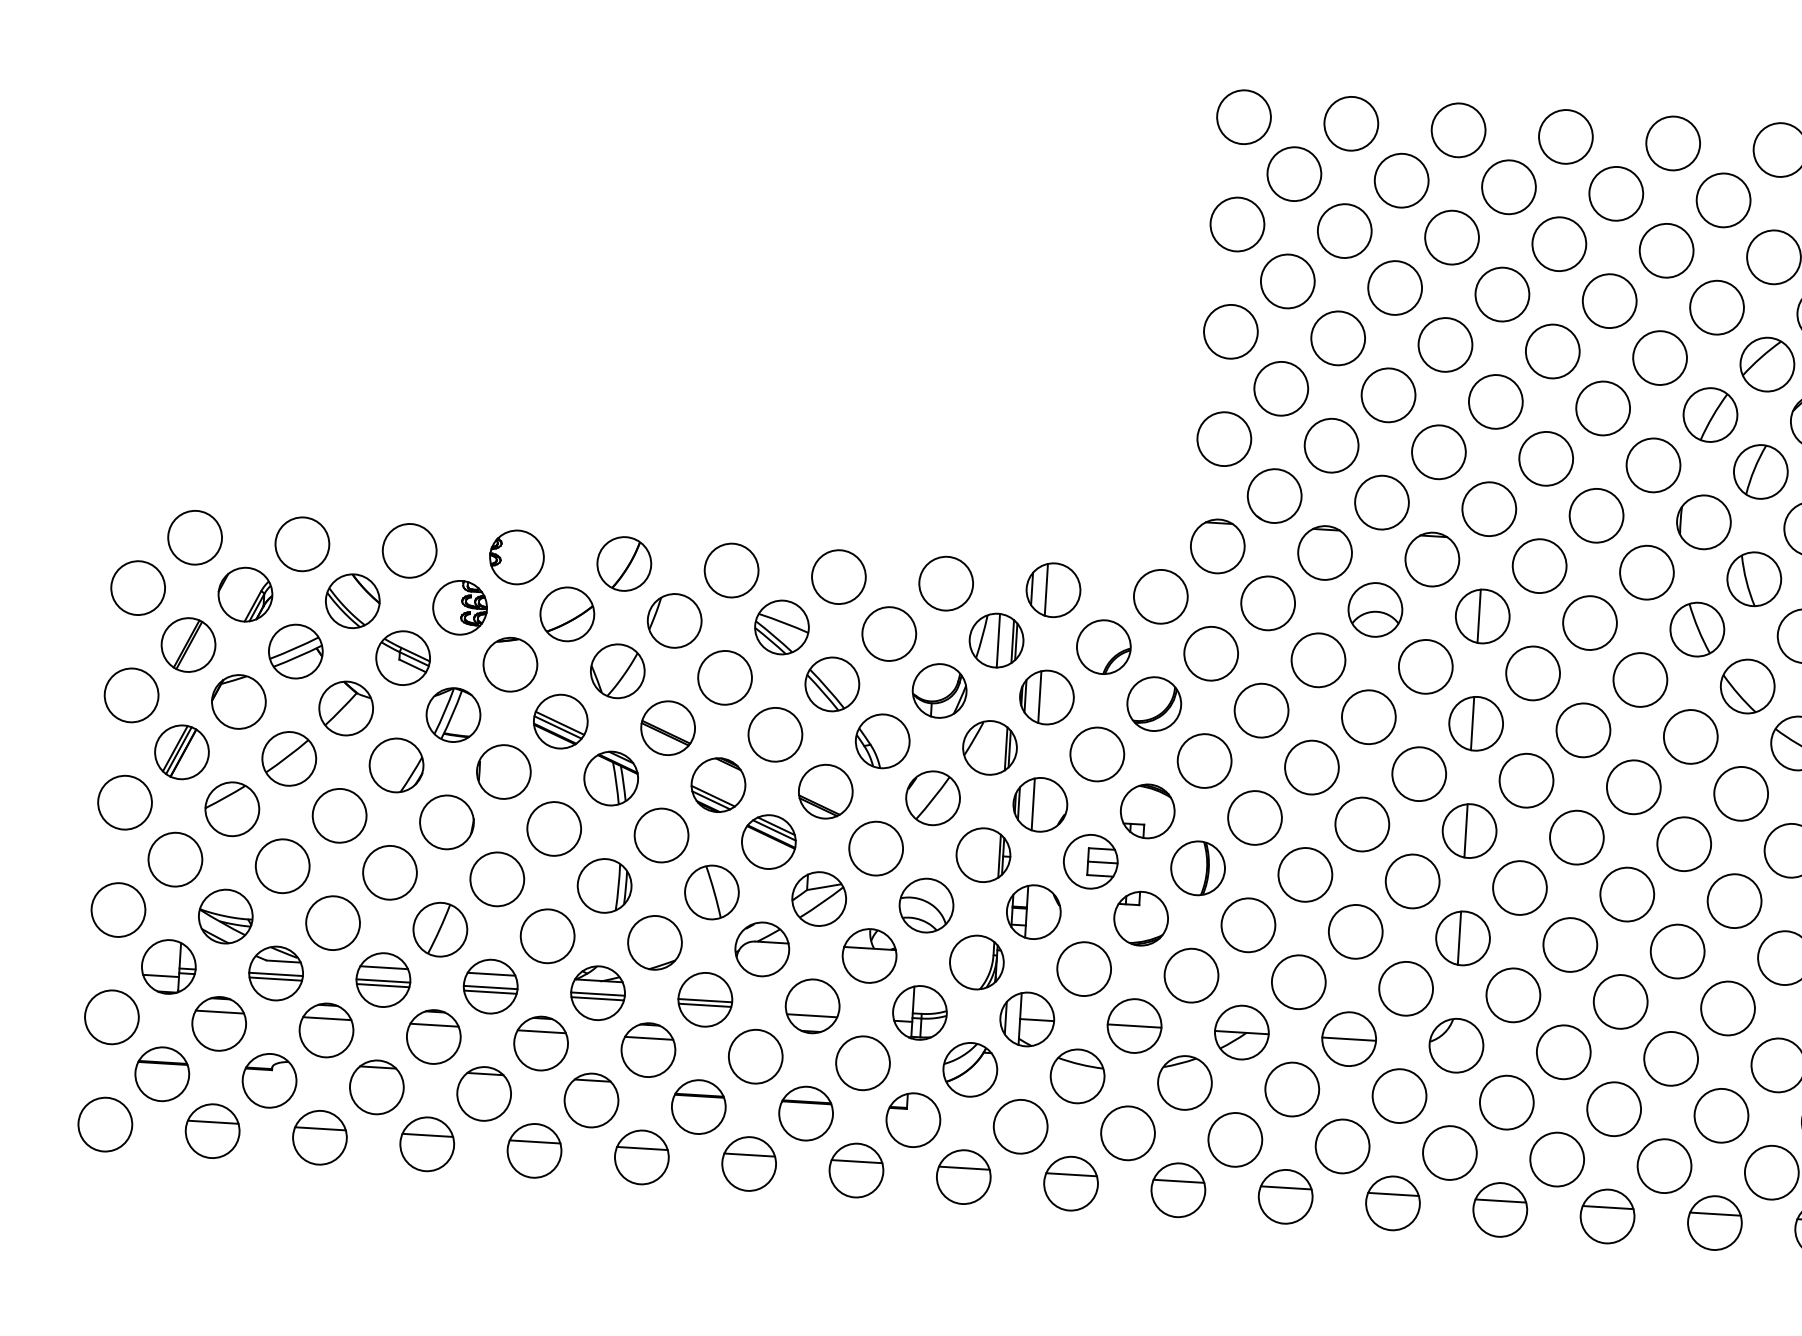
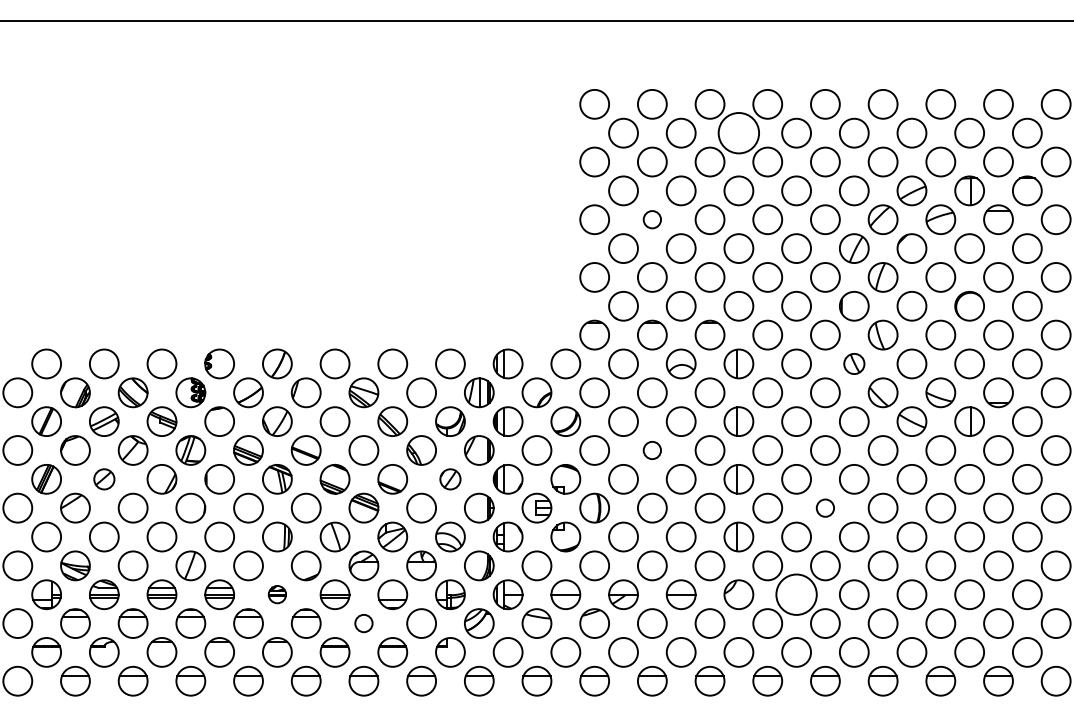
circle: (1508, 185) -> (738, 132), size x1.4
circle: (1336, 337) -> (651, 219), size x0.6
part: (1697, 628) -> (854, 363), size x0.7
part: (289, 759) -> (104, 479), size x0.7
circle: (1310, 767) -> (651, 450), size x0.6
part: (933, 798) -> (450, 479), size x0.7
circle: (1627, 893) -> (825, 507), size x0.6
part: (598, 992) -> (277, 594), size x0.6
circle: (1563, 1051) -> (796, 594), size x1.4
circle: (754, 1056) -> (363, 623), size x0.6

